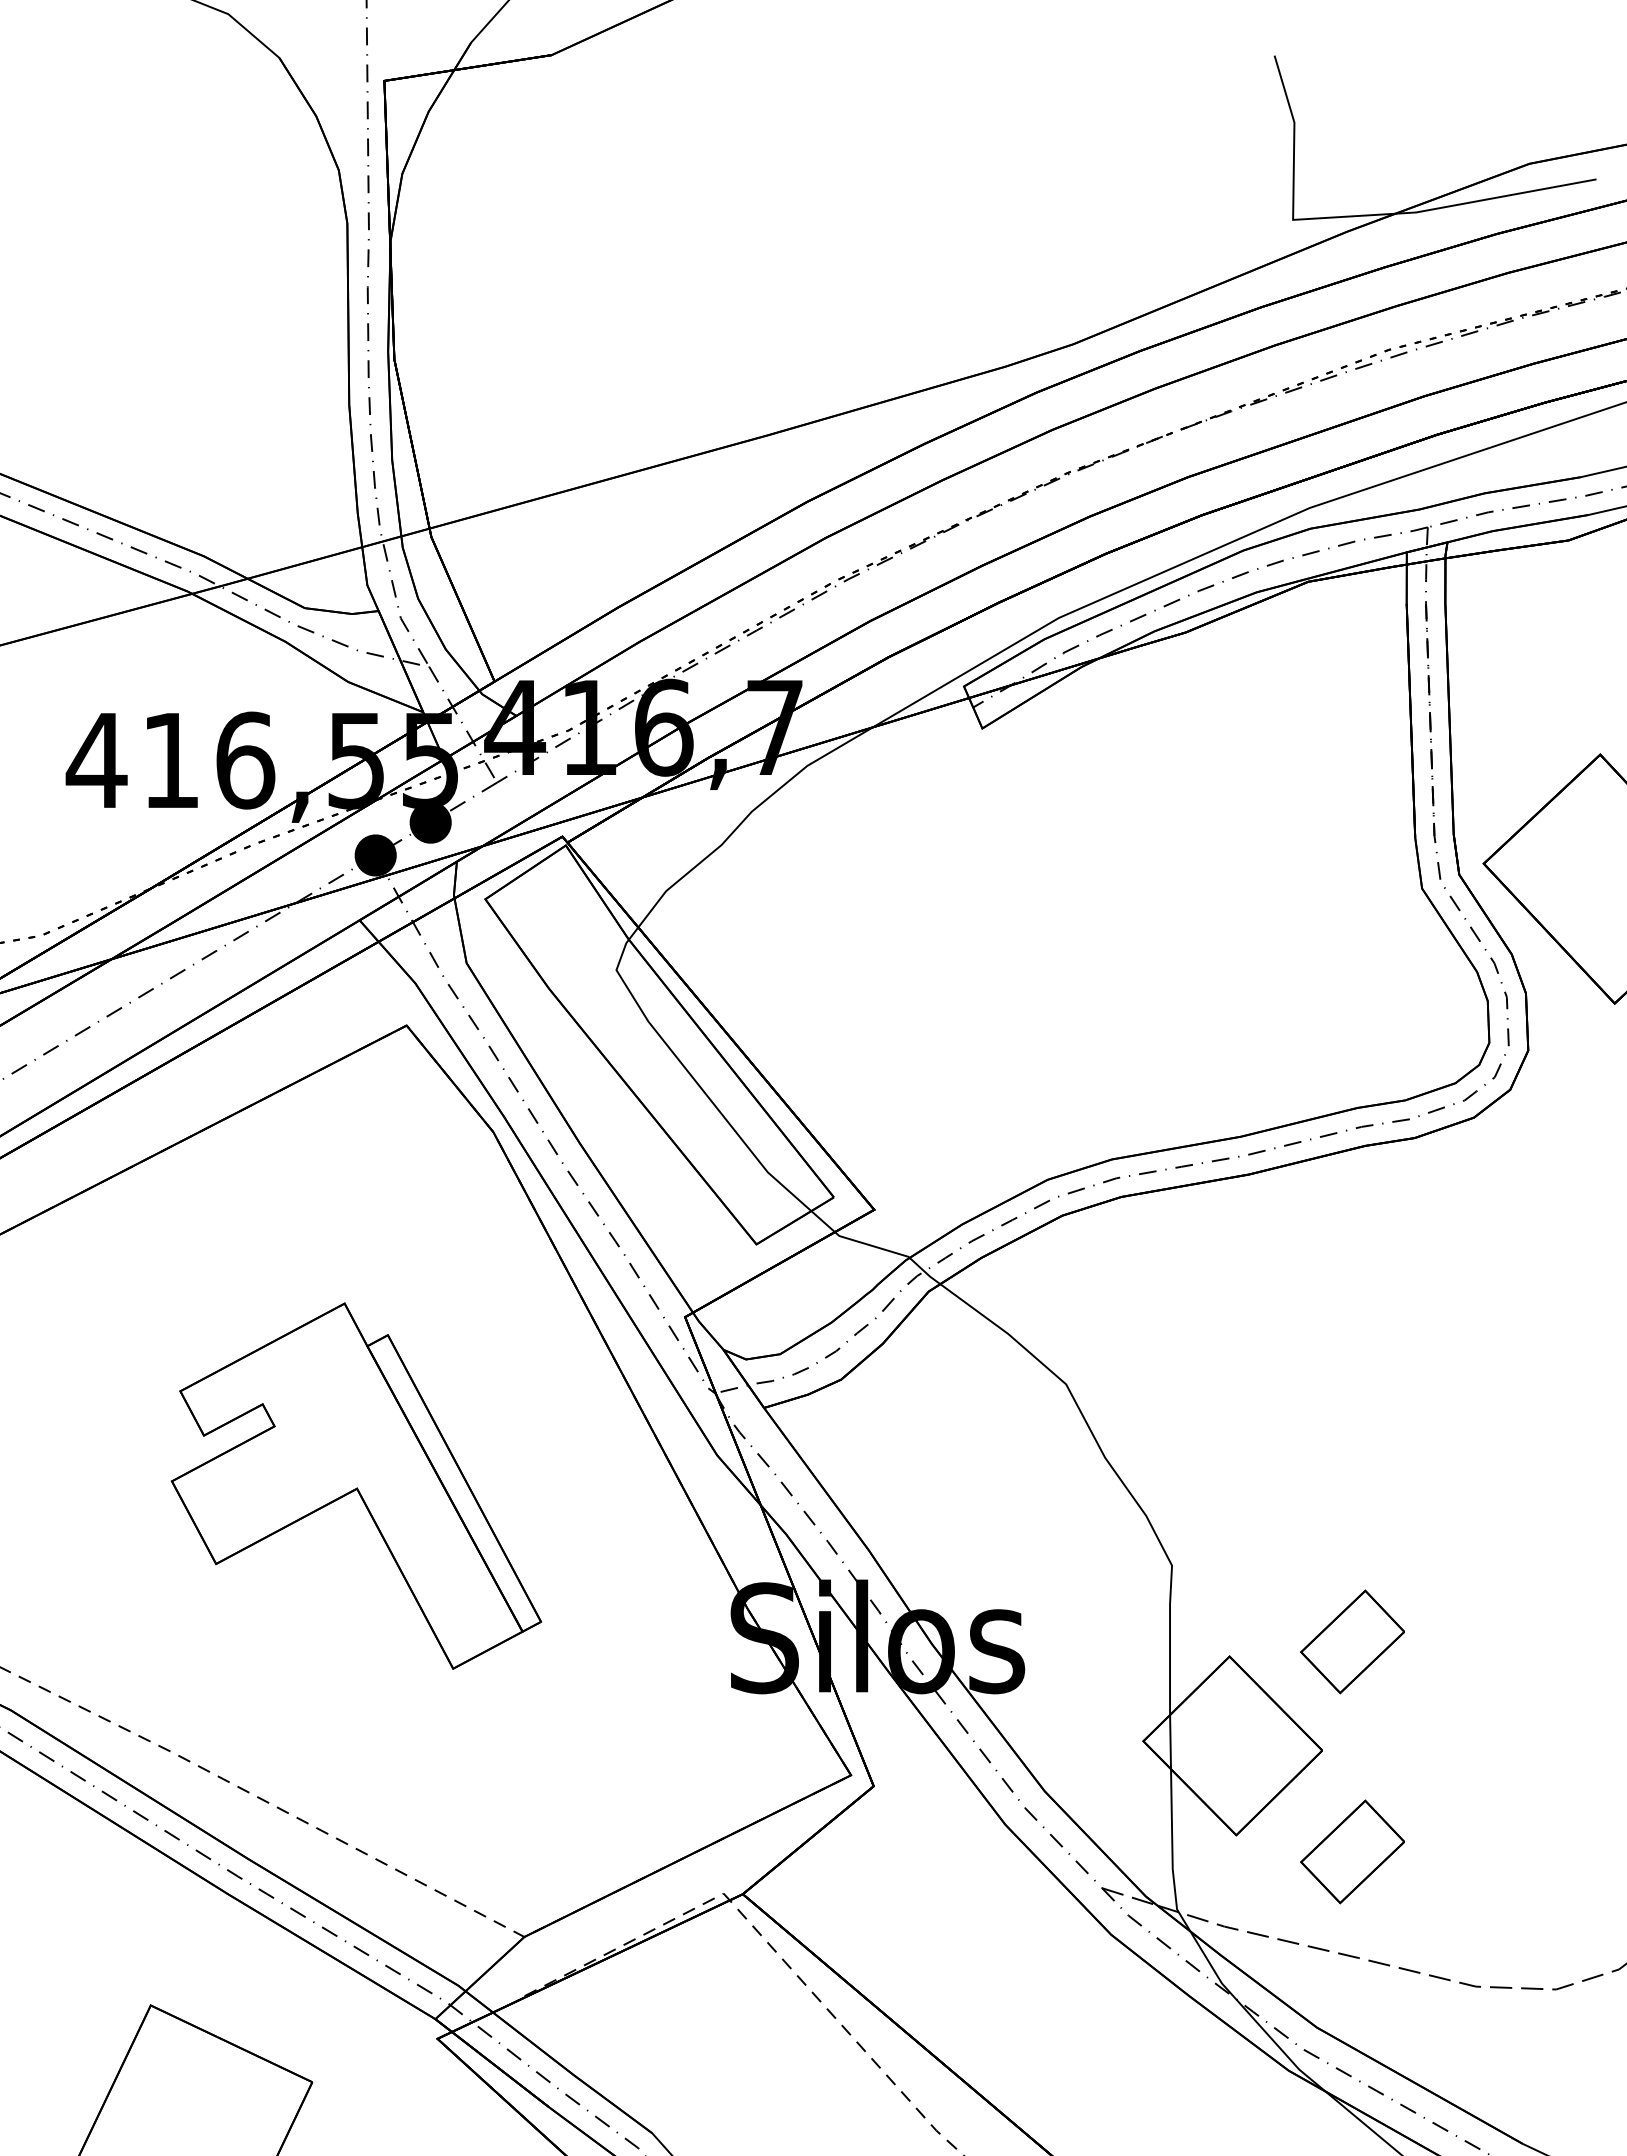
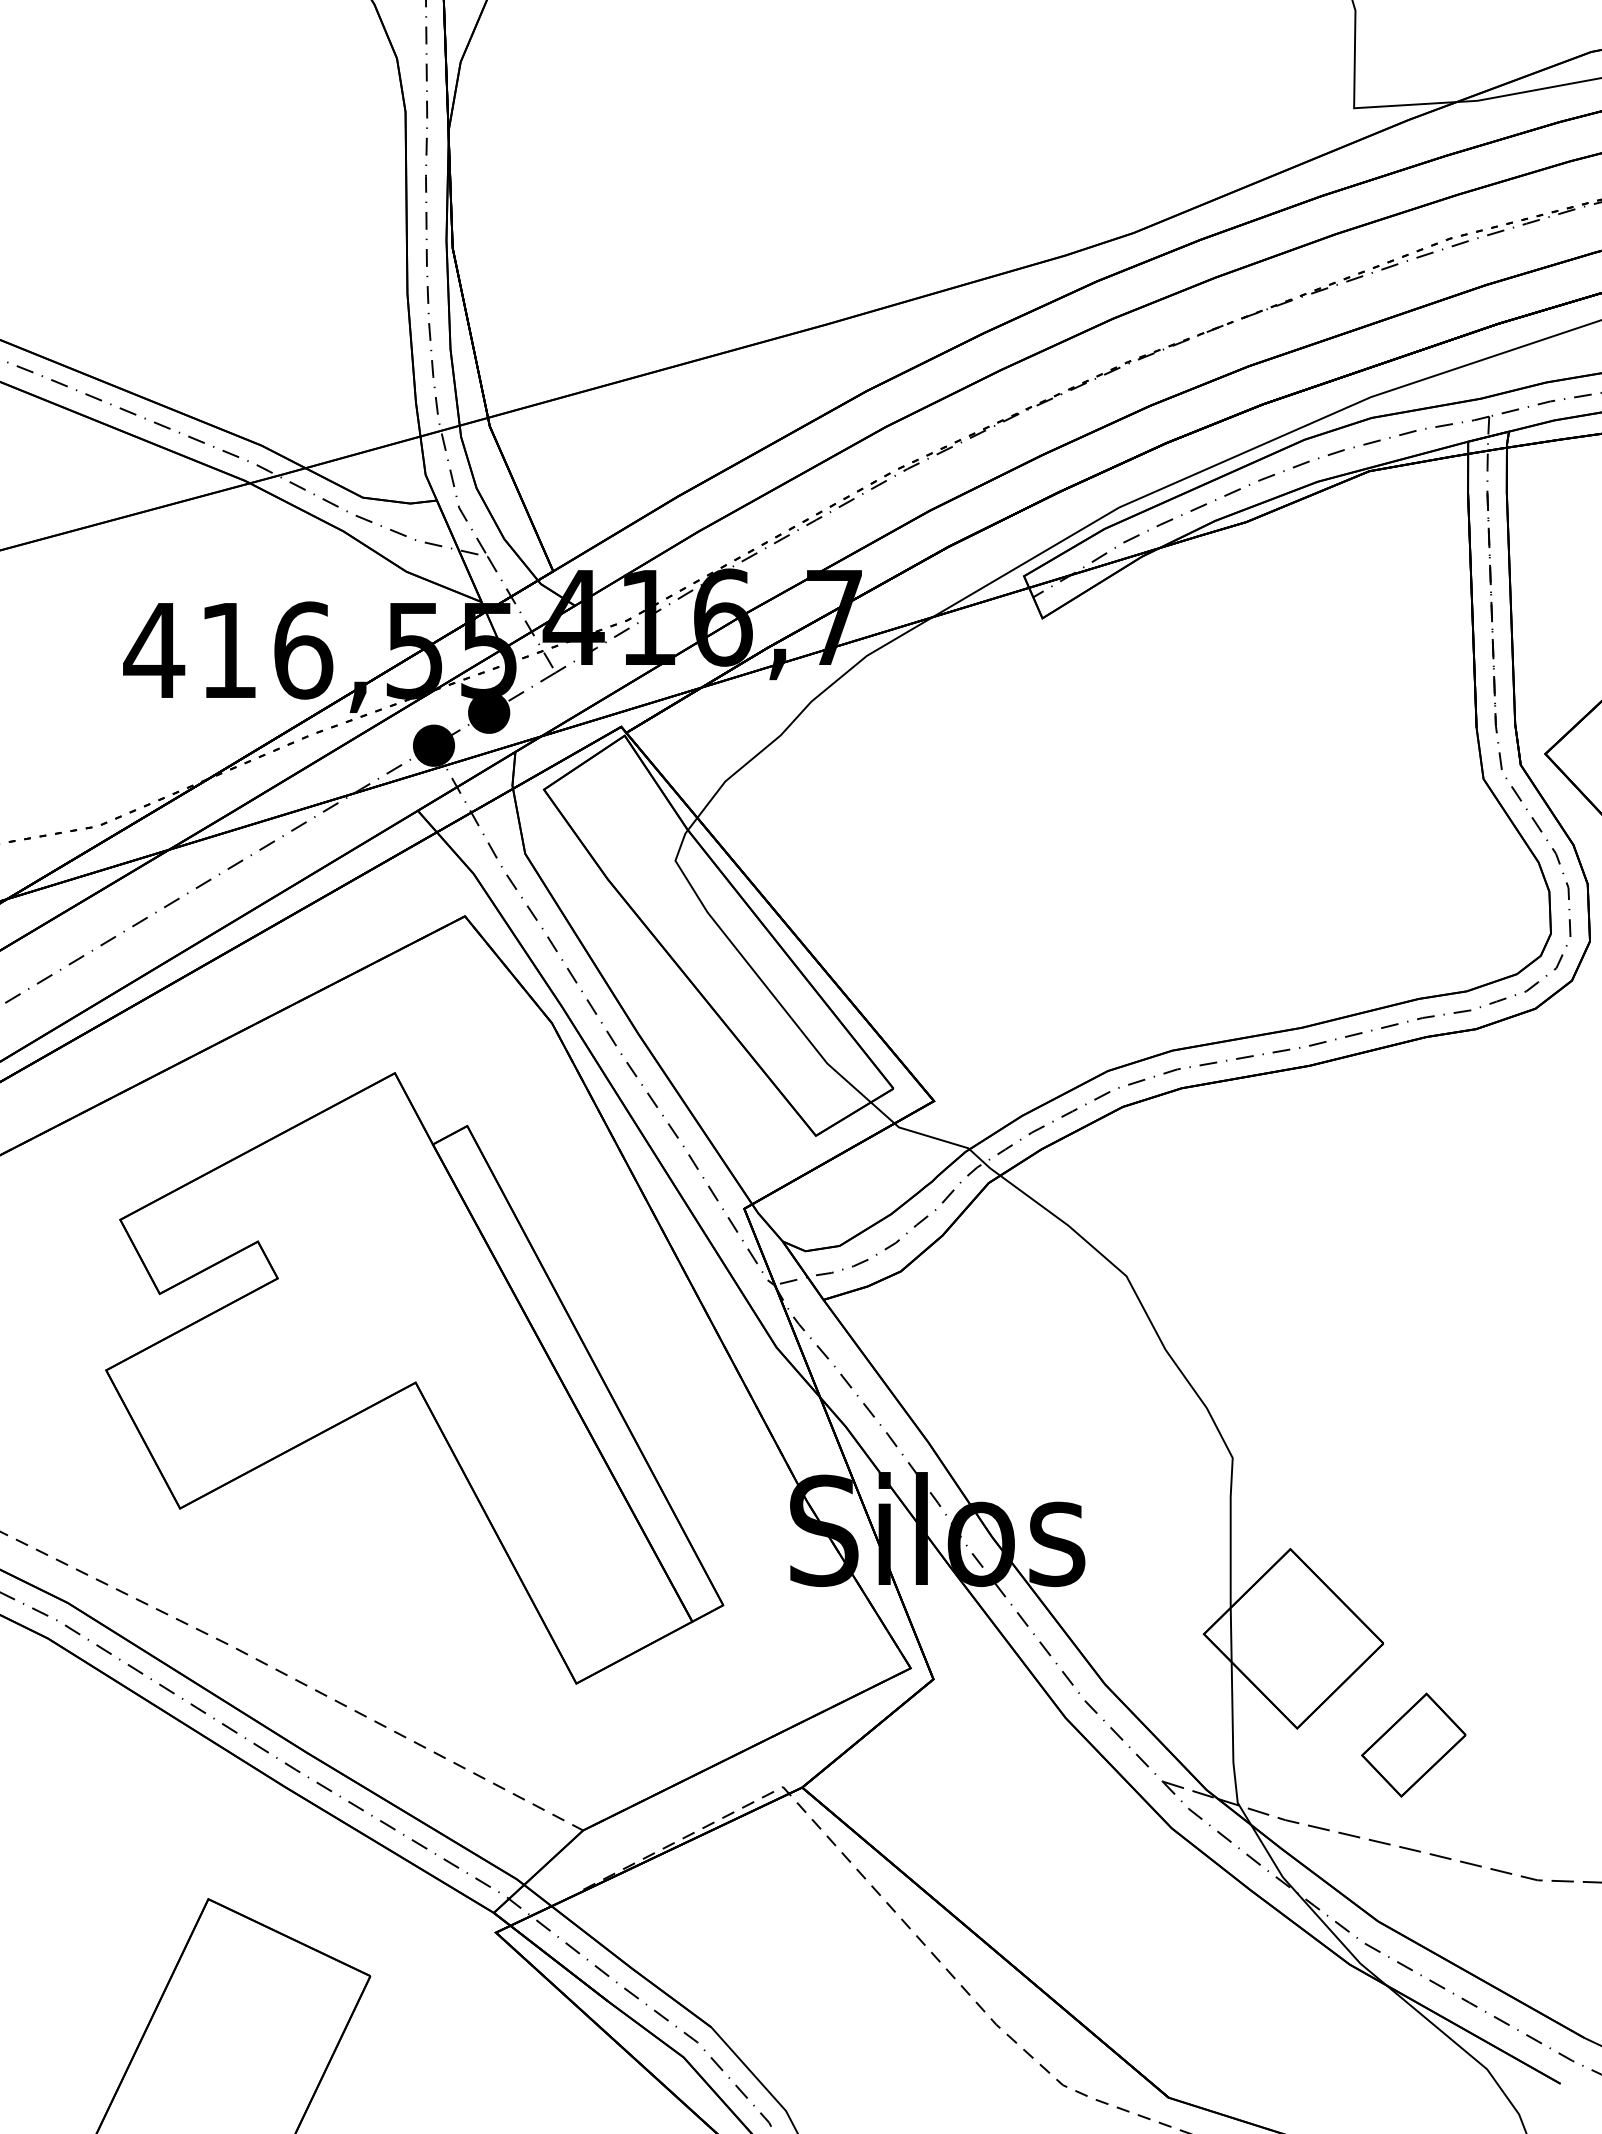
part: (356, 1485) -> (414, 1377), size x1.67
part: (1352, 1641) -> (1413, 1534), removed

